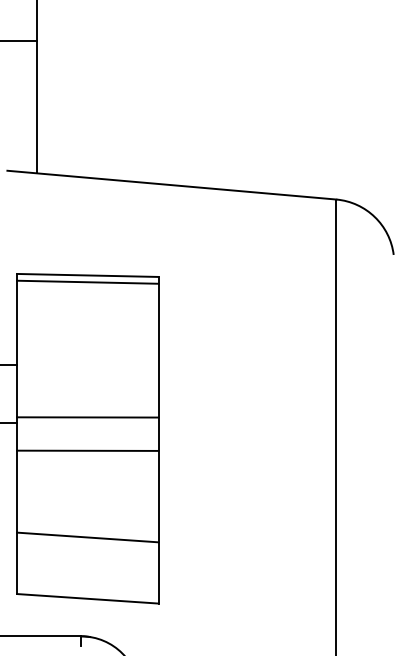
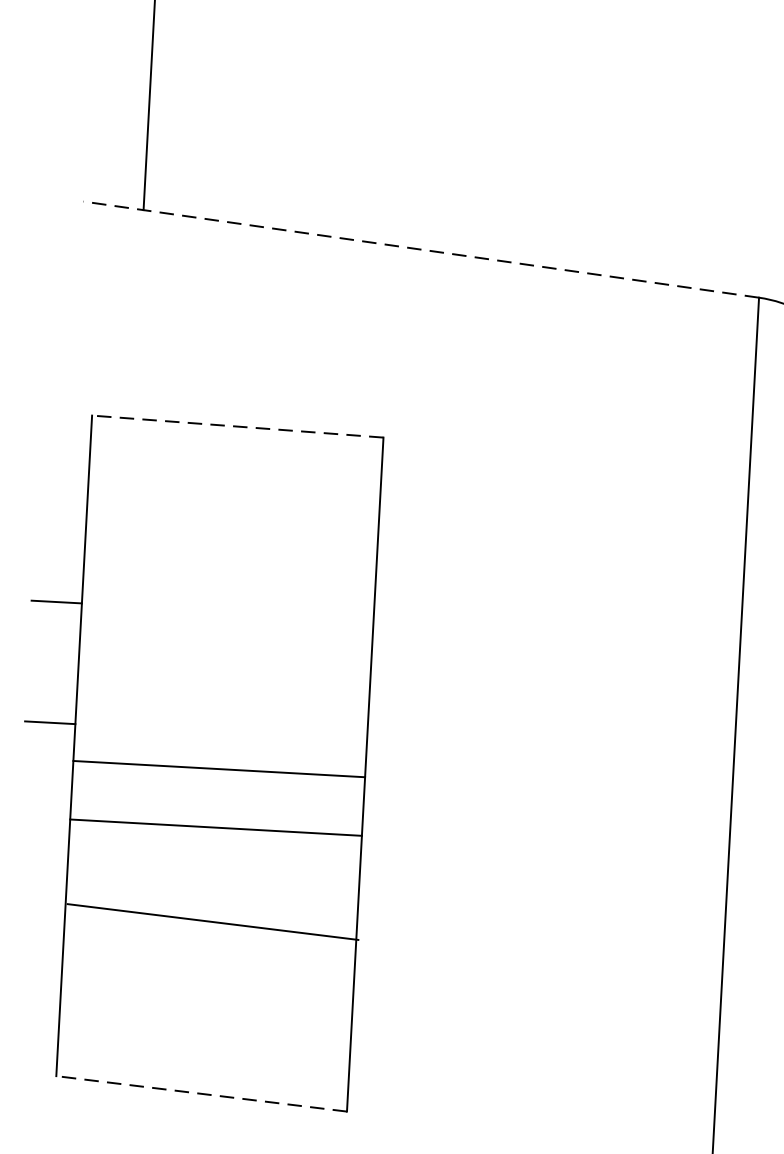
line: (171, 185) -> (420, 250), solid -> dashed
line: (87, 275) -> (237, 426), solid -> dashed
line: (87, 281) -> (236, 439), removed
line: (87, 417) -> (218, 769), moved
line: (87, 450) -> (215, 826), moved
line: (87, 537) -> (212, 922), moved
line: (87, 598) -> (200, 1093), solid -> dashed

